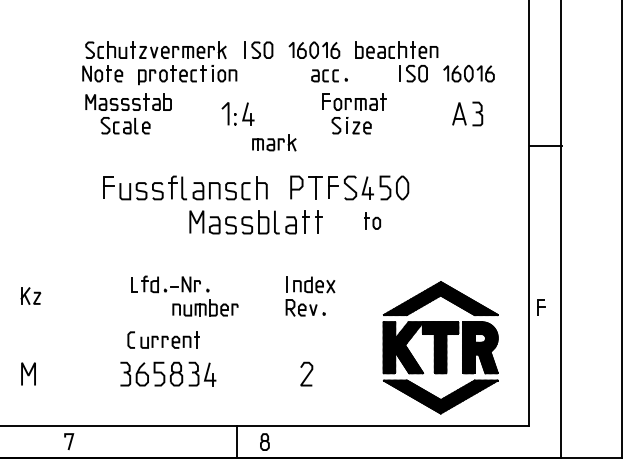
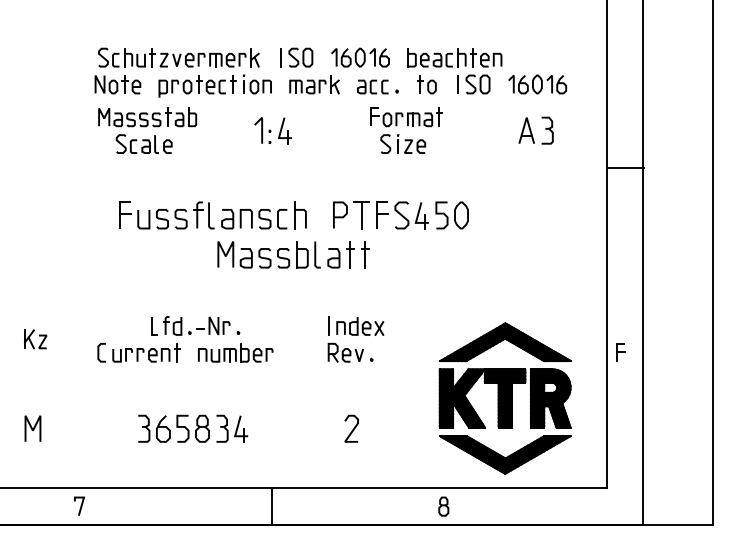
part: (274, 142) -> (314, 84), moved
part: (371, 221) -> (426, 84), moved
part: (163, 339) -> (138, 352), moved
part: (264, 441) -> (443, 506), moved

